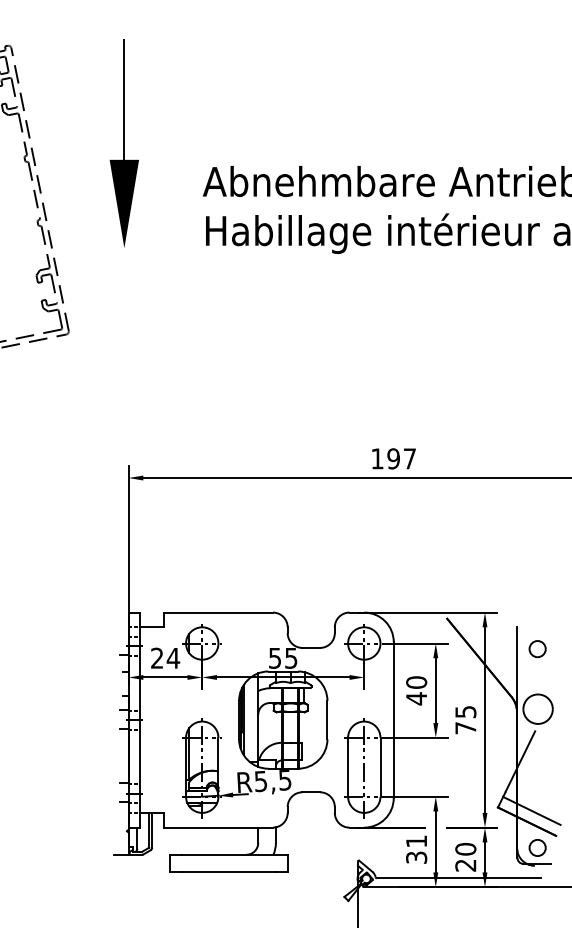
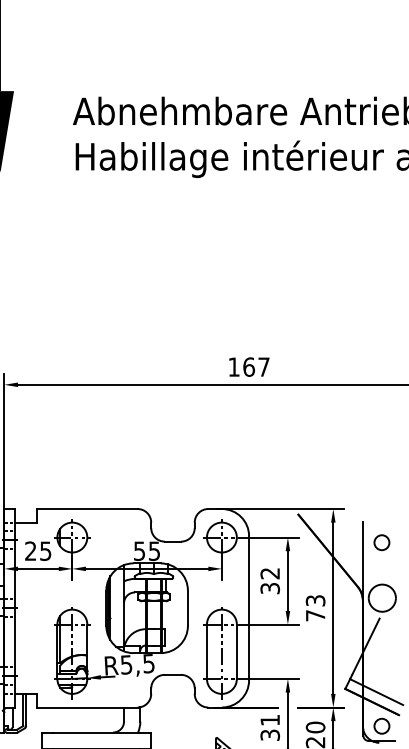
text: (393, 458) -> (248, 366), 197 -> 167
text: (173, 658) -> (45, 551), 24 -> 25
text: (416, 690) -> (270, 580), 40 -> 32
text: (465, 711) -> (315, 600), 75 -> 73

